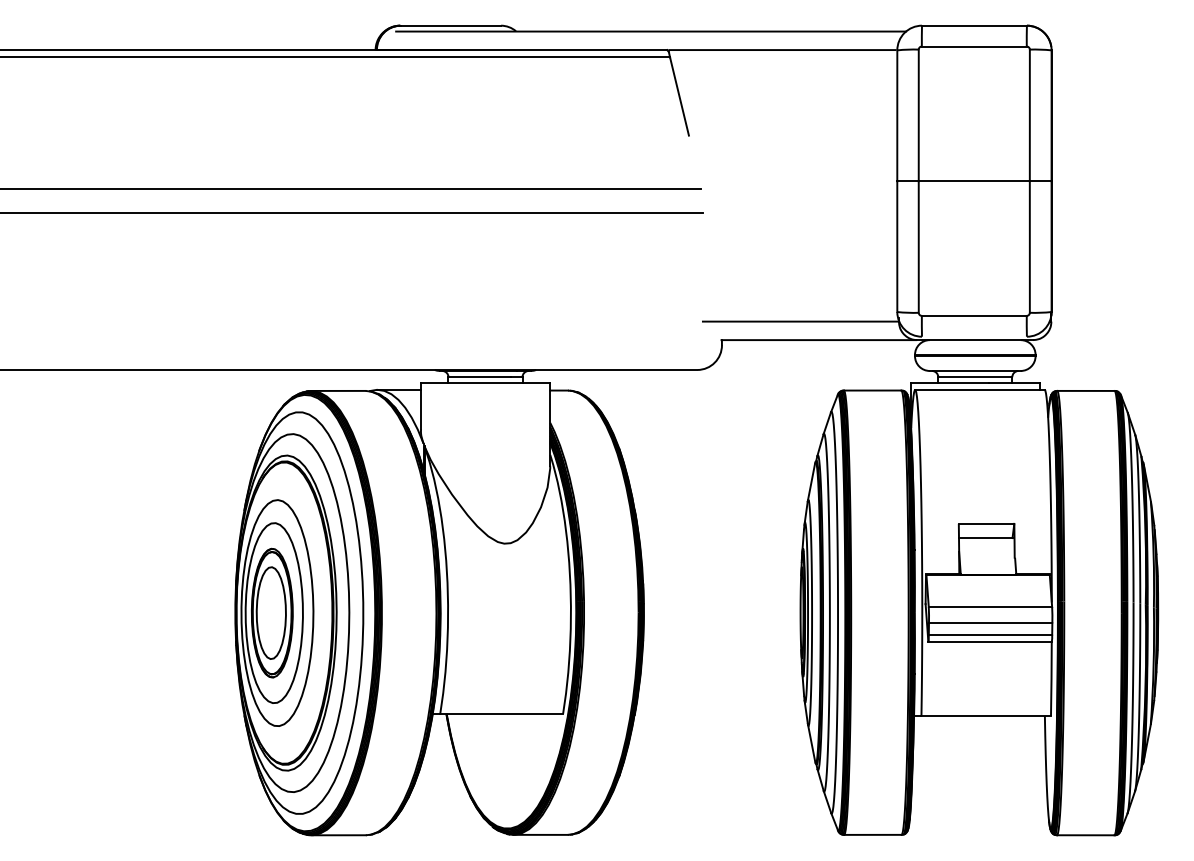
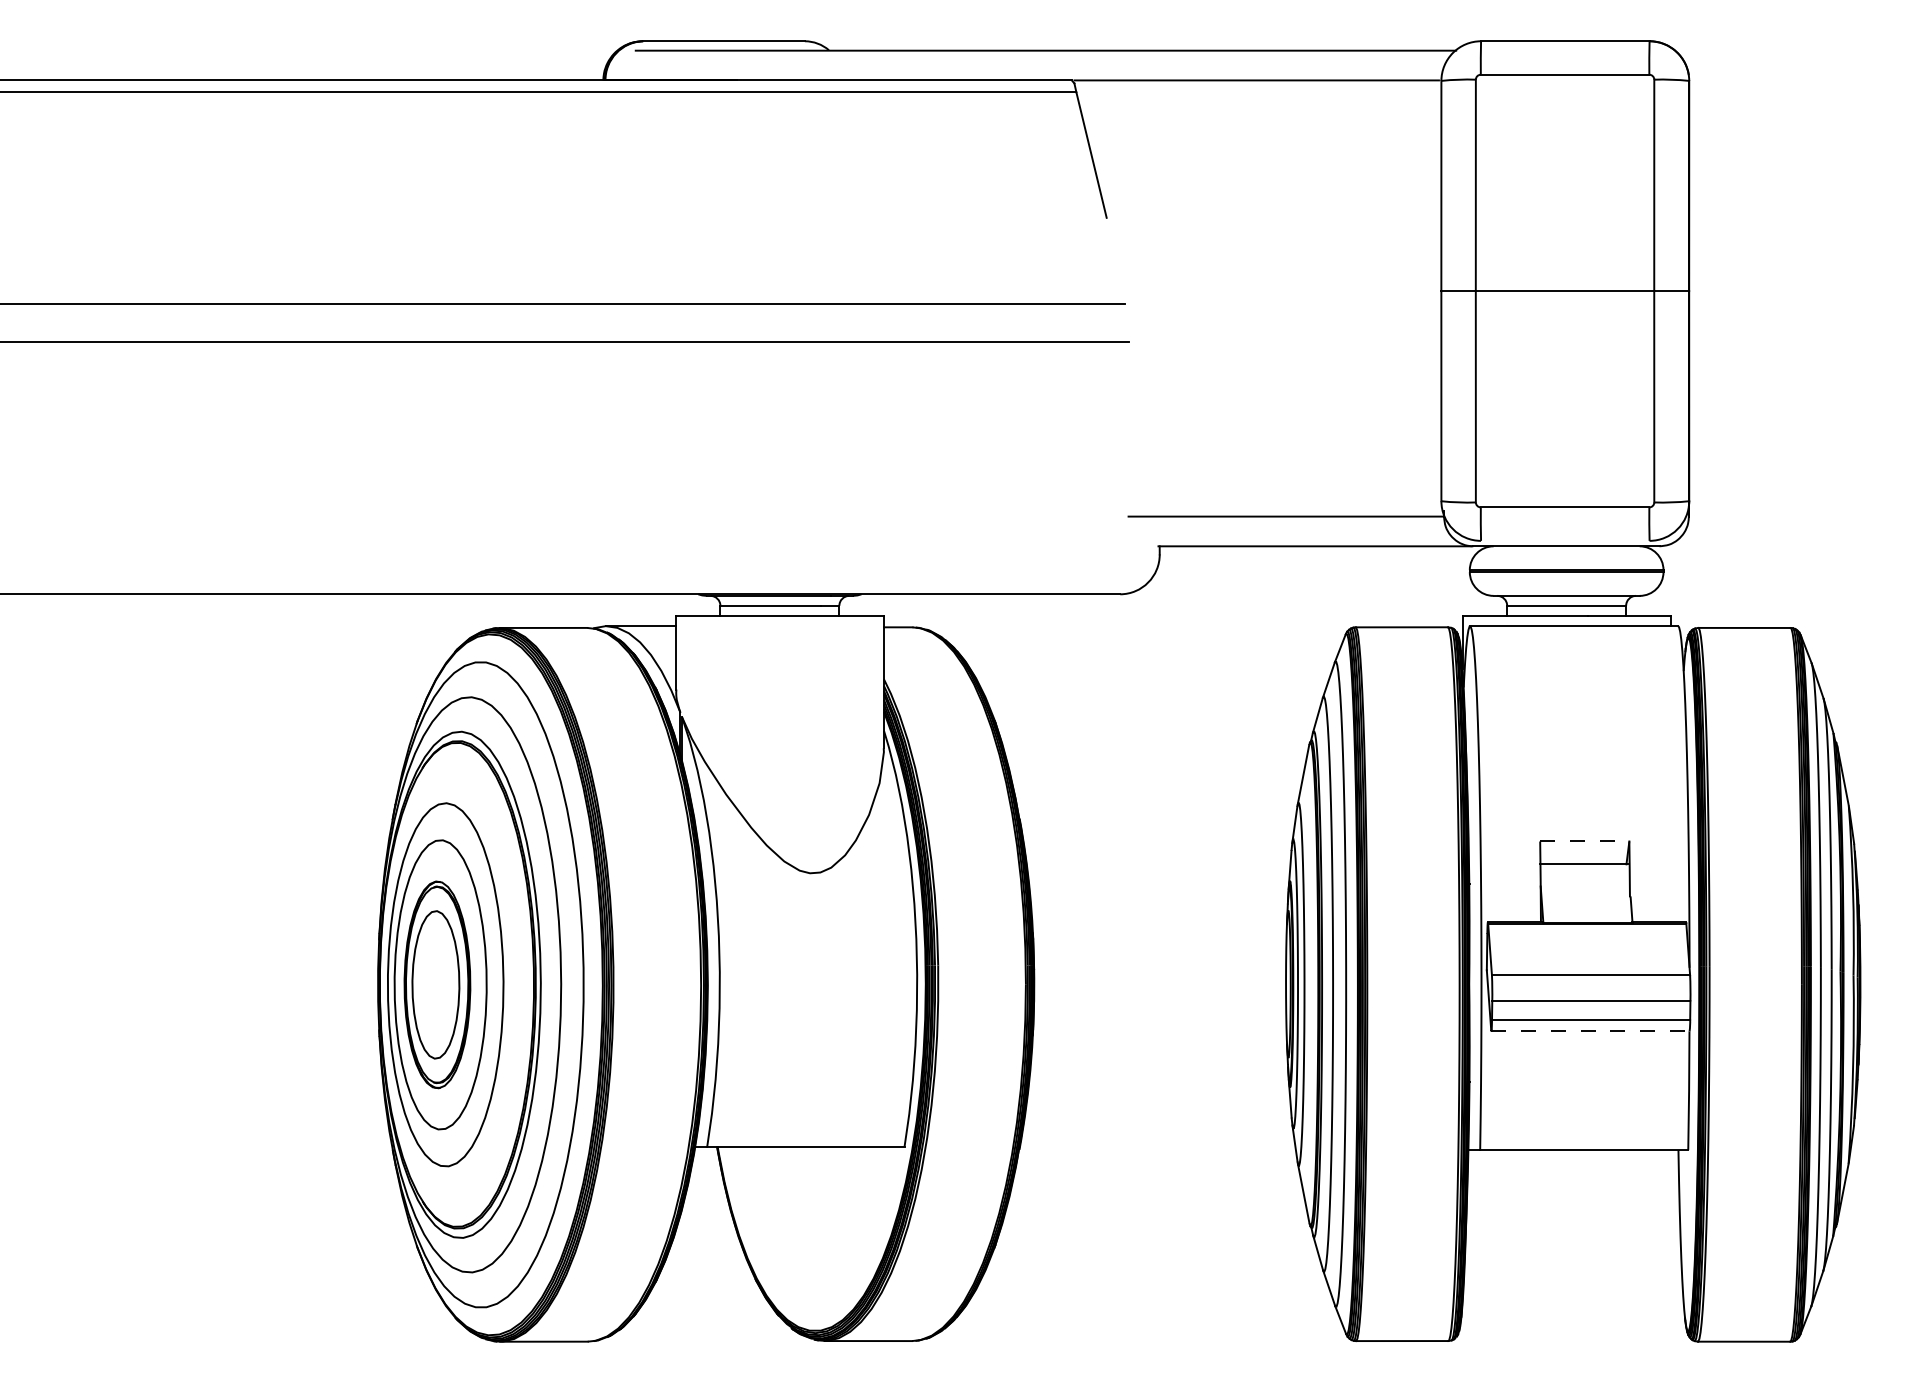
line: (986, 523) -> (1584, 840), solid -> dashed
line: (990, 642) -> (1591, 1032), solid -> dashed

